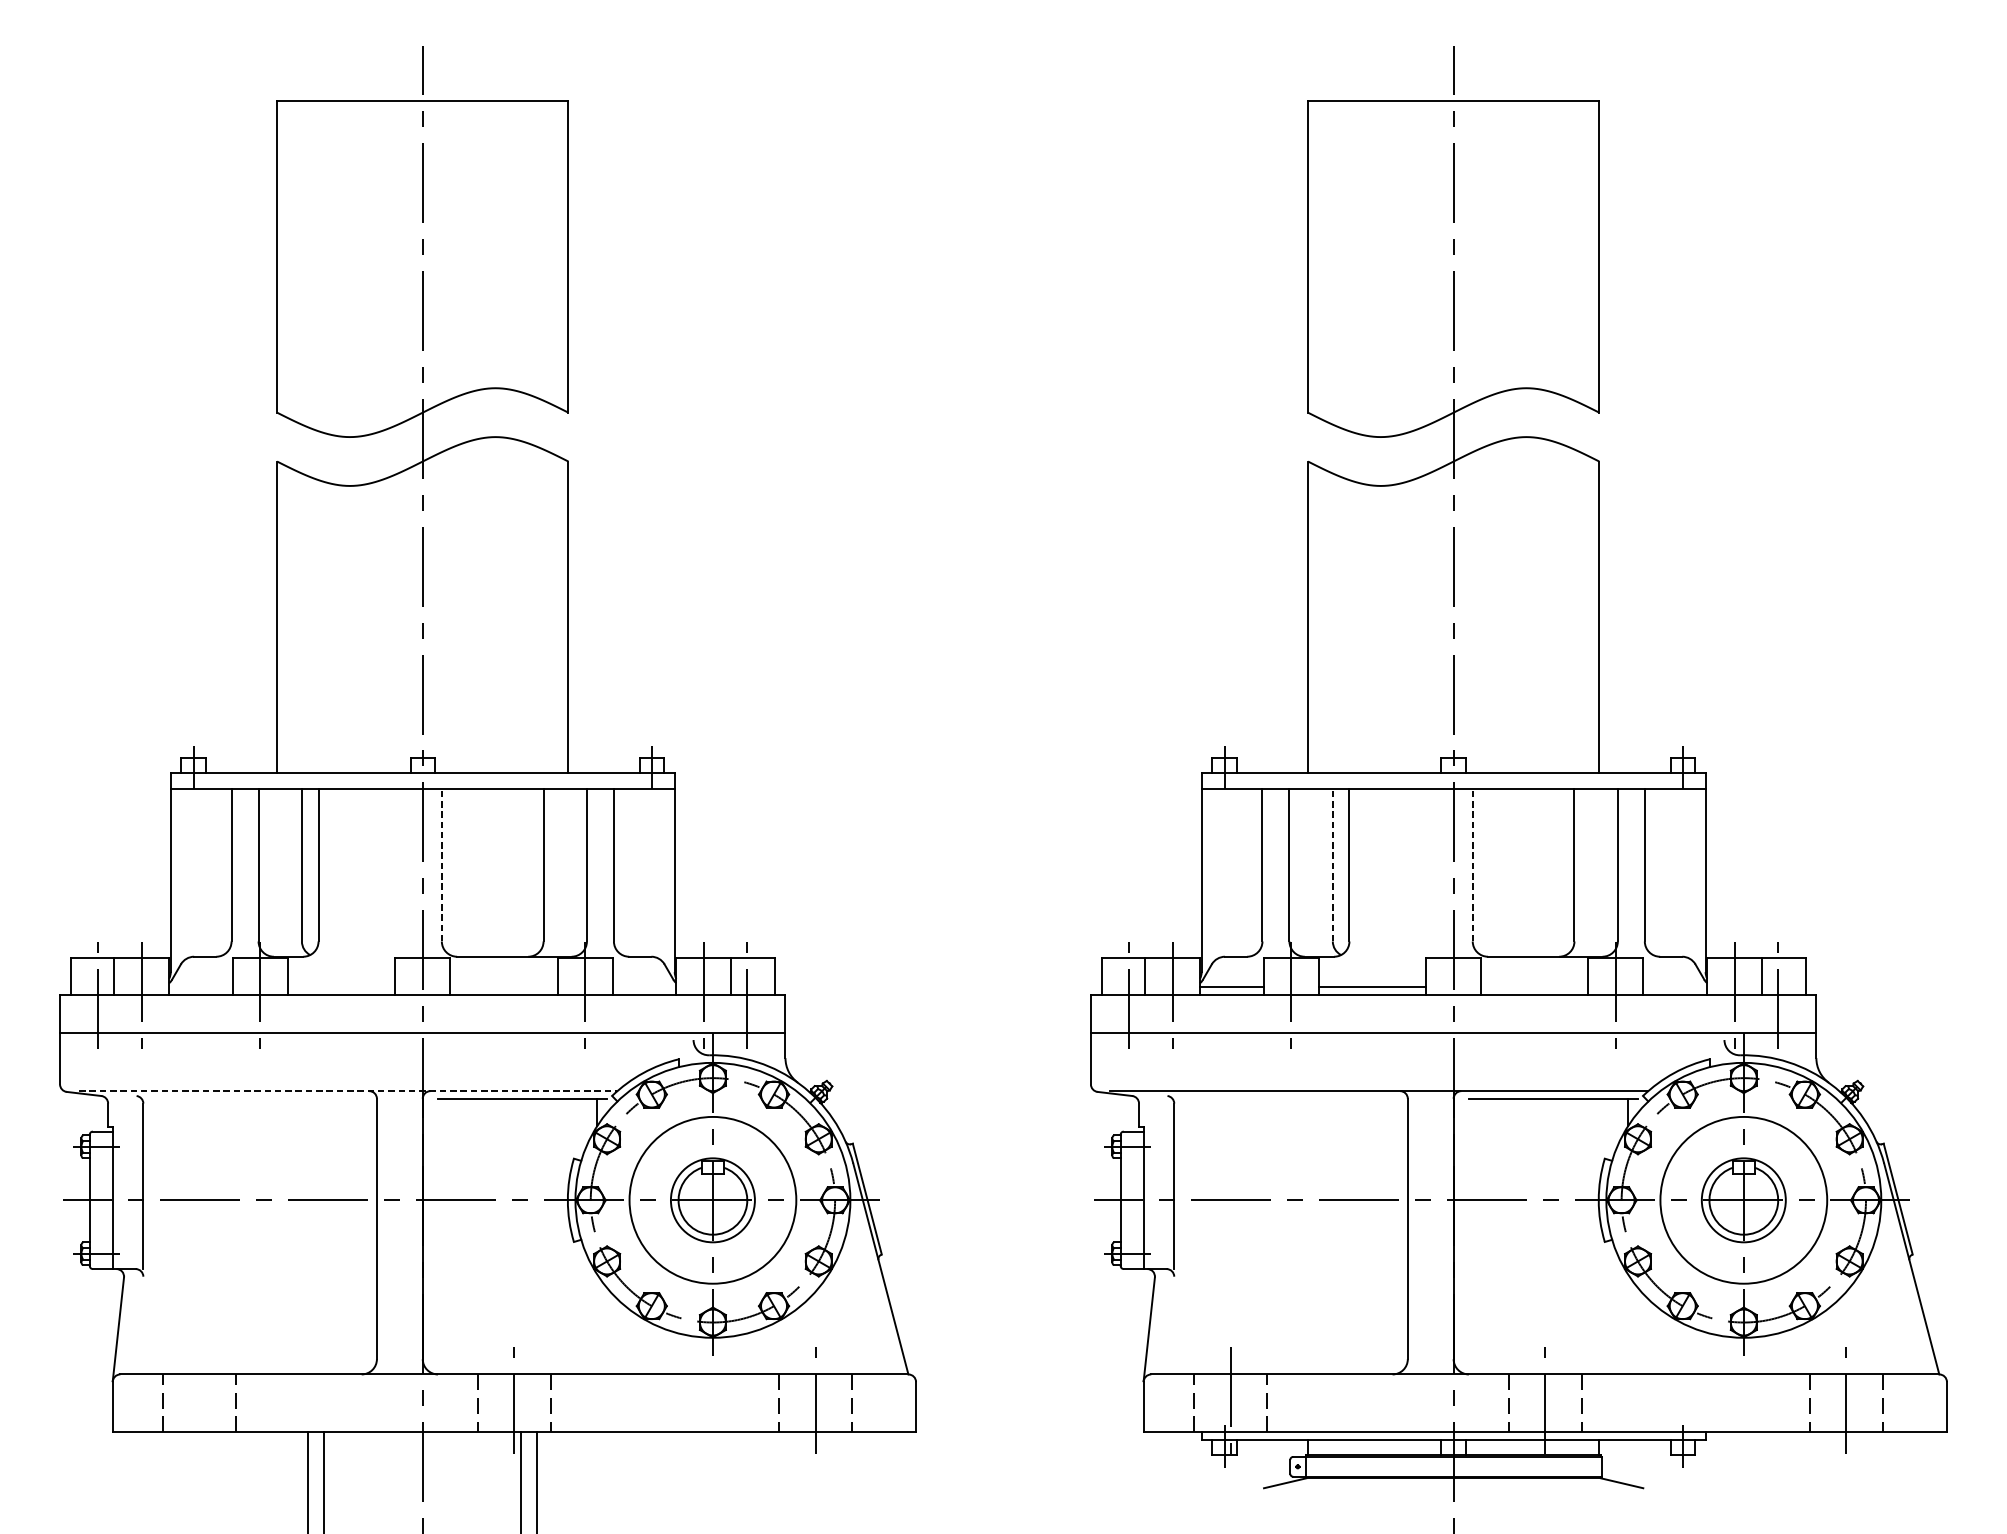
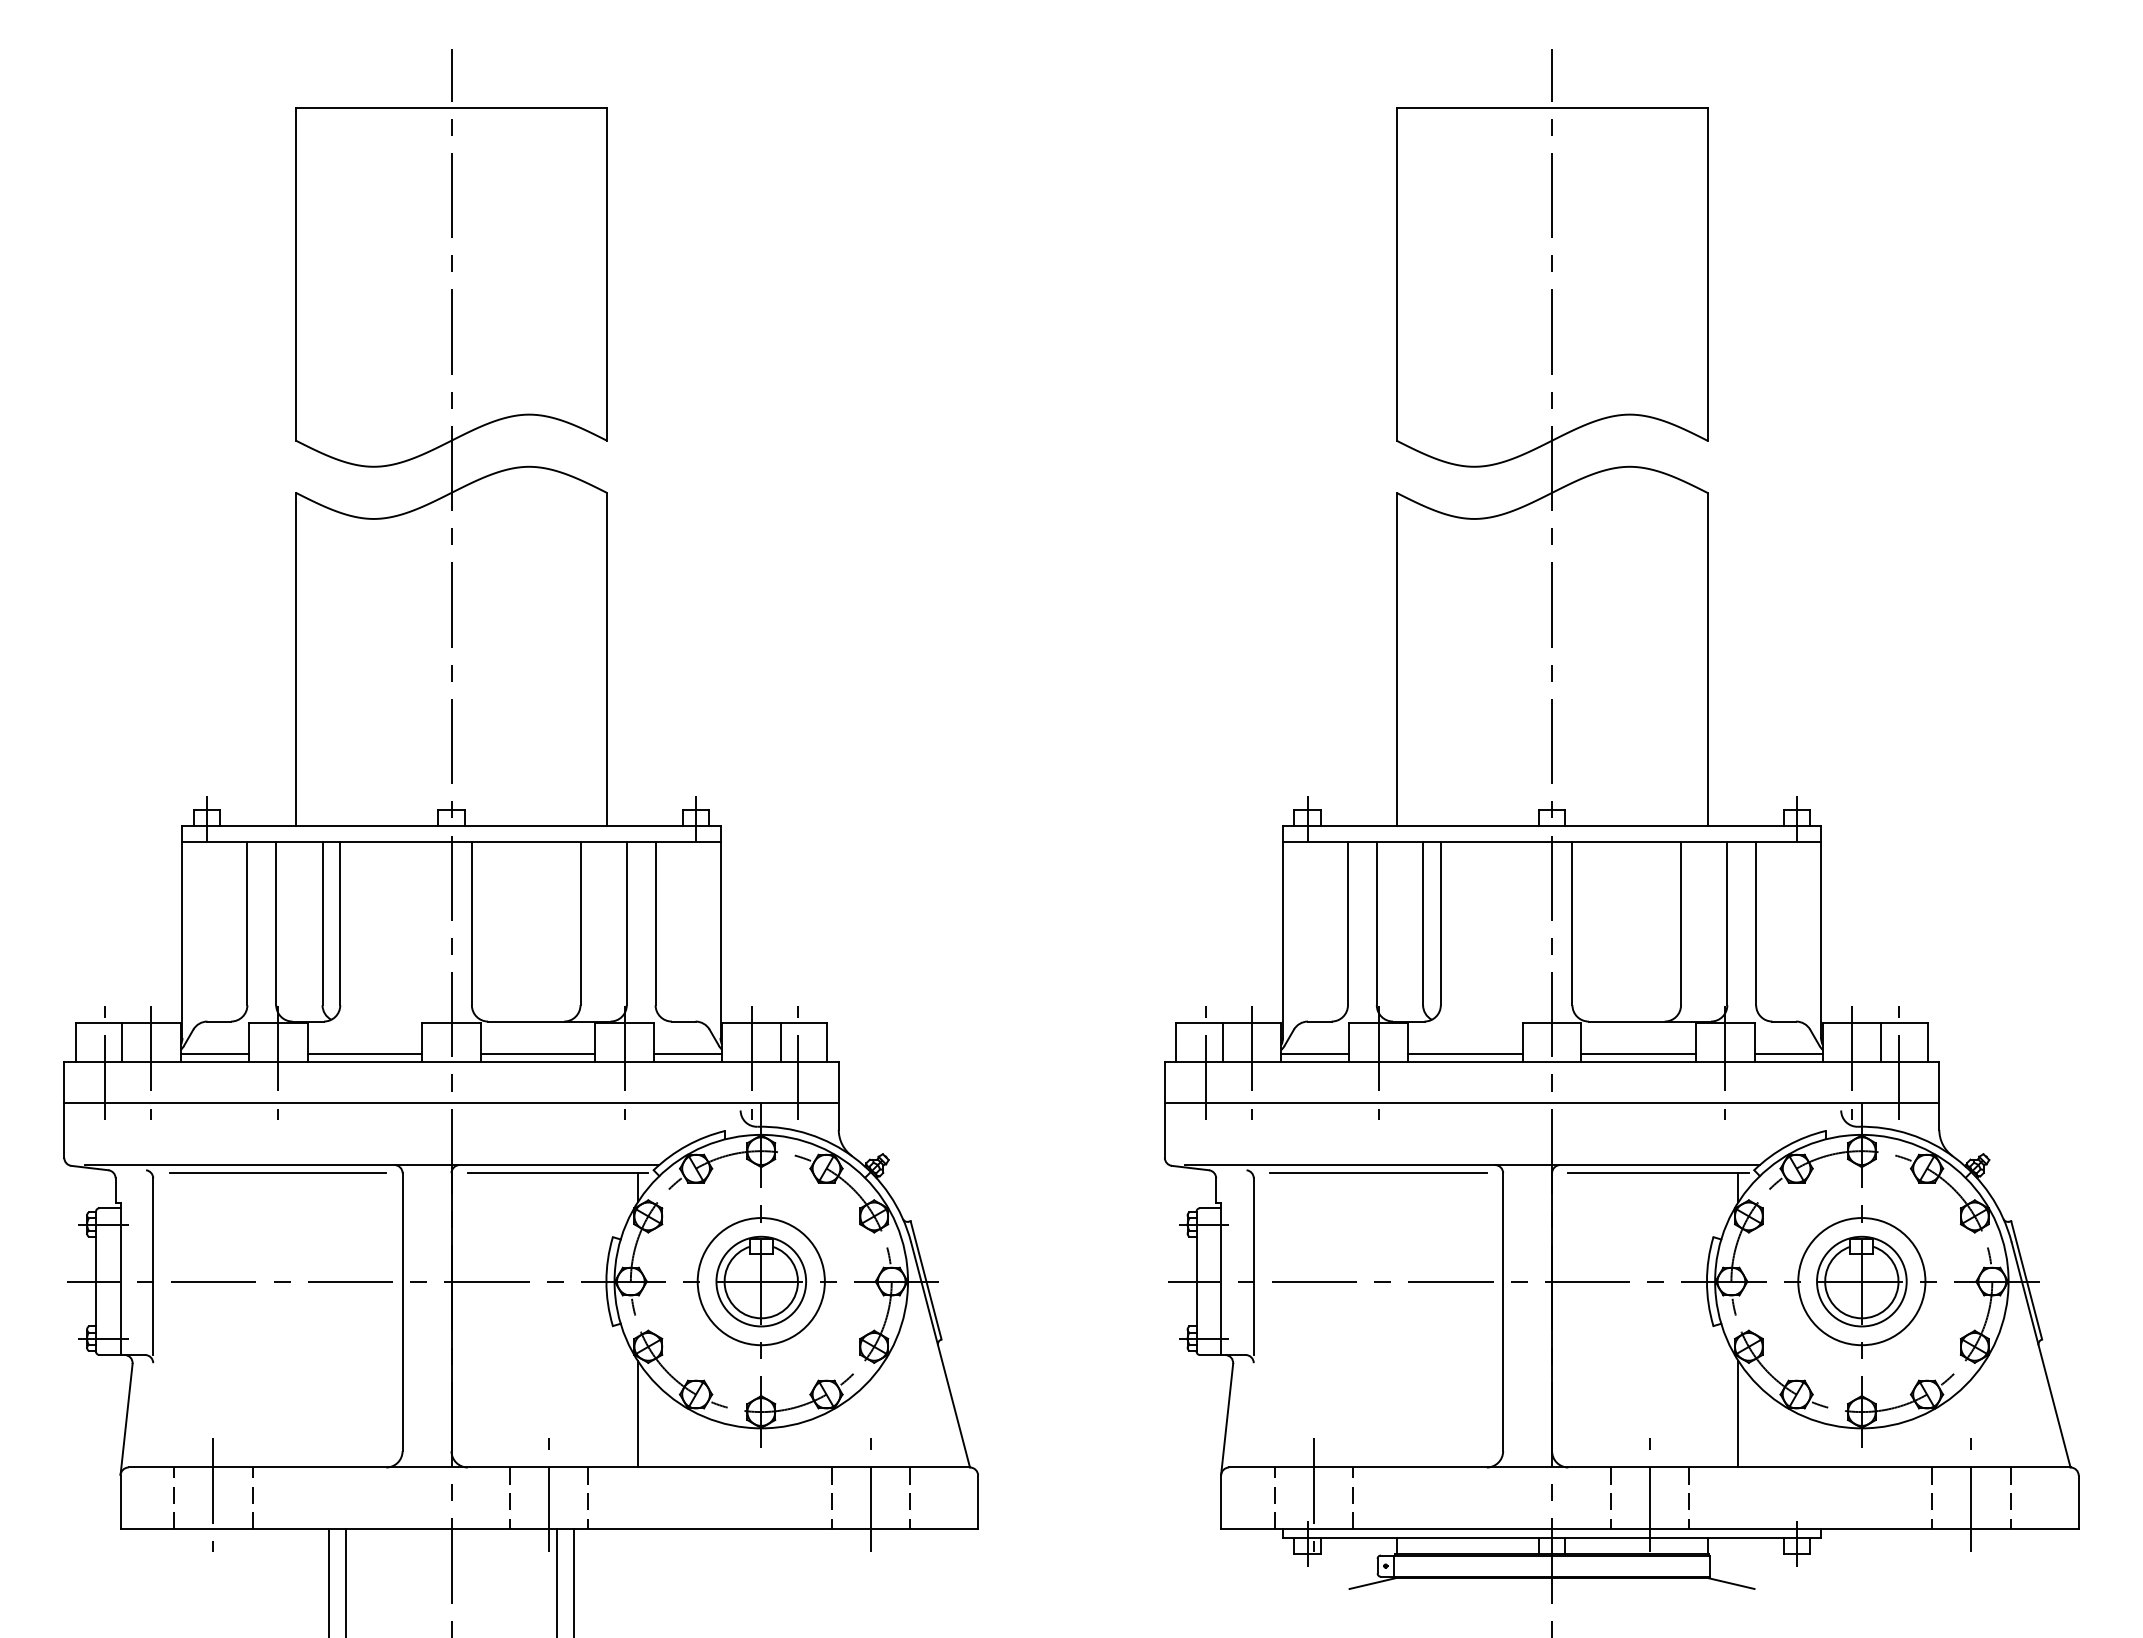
line: (441, 864) -> (471, 923), dashed -> solid
line: (1333, 864) -> (1423, 923), dashed -> solid
line: (1472, 864) -> (1572, 923), dashed -> solid
line: (200, 987) -> (214, 1054), added
line: (341, 987) -> (364, 1054), added
line: (503, 987) -> (537, 1054), added
line: (644, 987) -> (688, 1054), added
line: (1534, 987) -> (1638, 1054), added
line: (1675, 987) -> (1788, 1054), added
line: (348, 1091) -> (372, 1165), dashed -> solid
line: (259, 1099) -> (277, 1173), added
line: (1291, 1099) -> (1378, 1173), added
circle: (712, 1200) -> (760, 1281), size x0.71
circle: (1743, 1200) -> (1861, 1281), size x0.71
line: (596, 1323) -> (637, 1413), added
line: (1628, 1323) -> (1738, 1413), added
line: (199, 1399) -> (213, 1494), added

